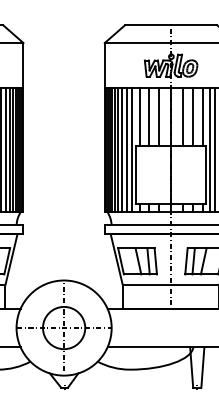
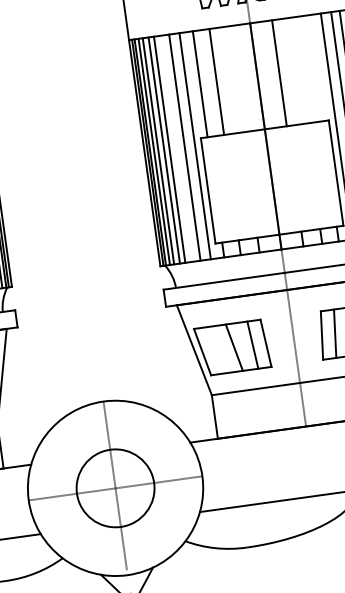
line: (159, 117) -> (236, 79), removed
line: (193, 117) -> (298, 71), removed
line: (202, 117) -> (314, 68), removed
line: (122, 150) -> (177, 149), removed

